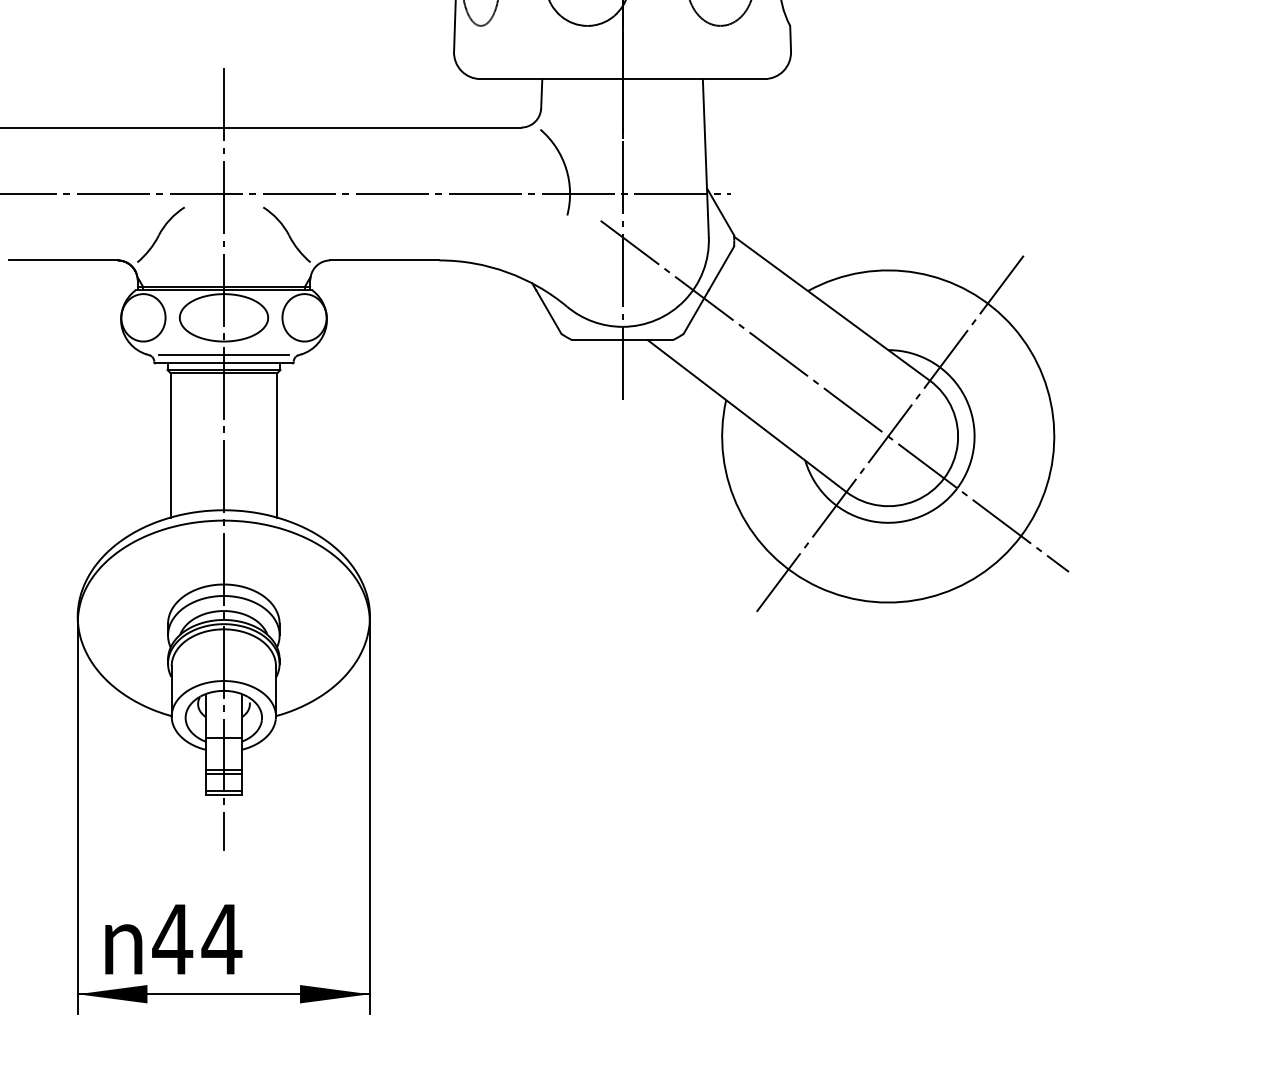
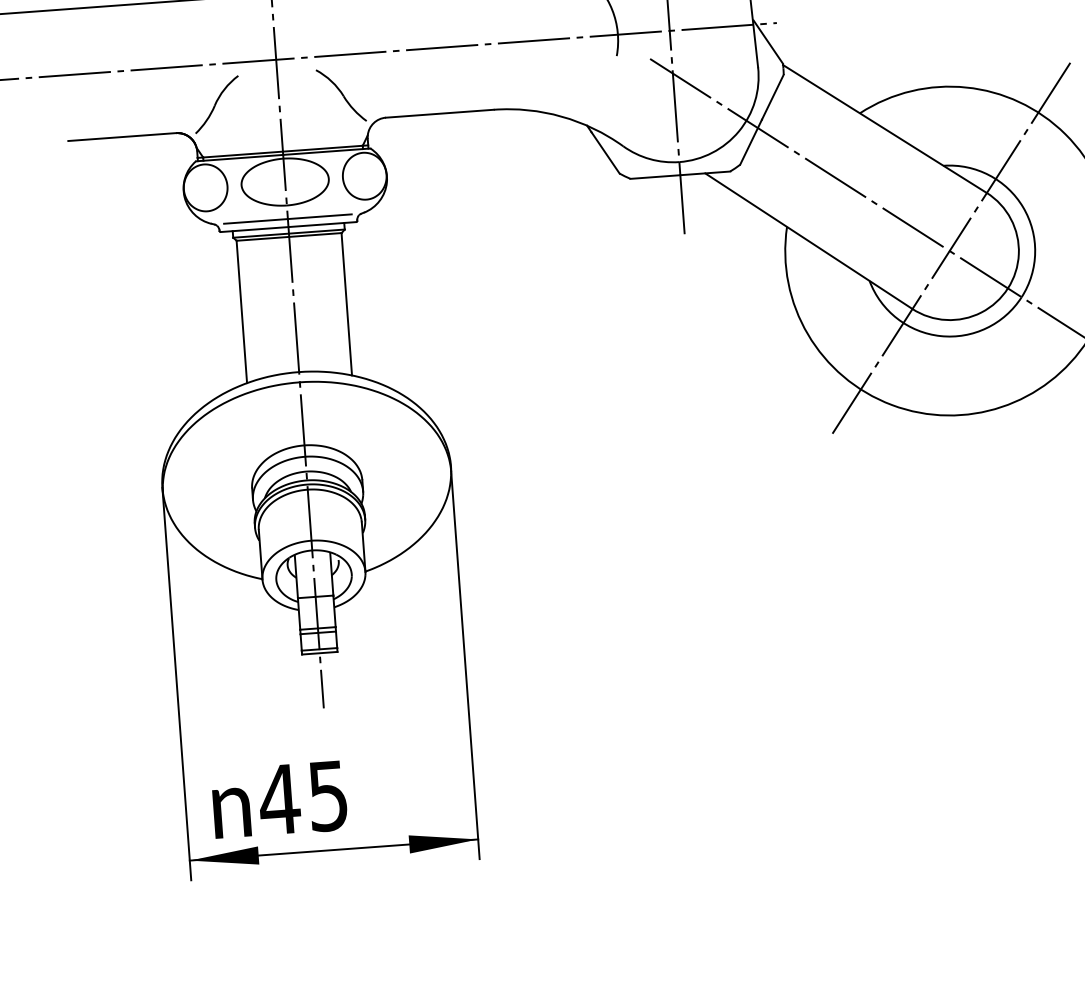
text: (221, 939) -> (327, 796), 44 -> 45

